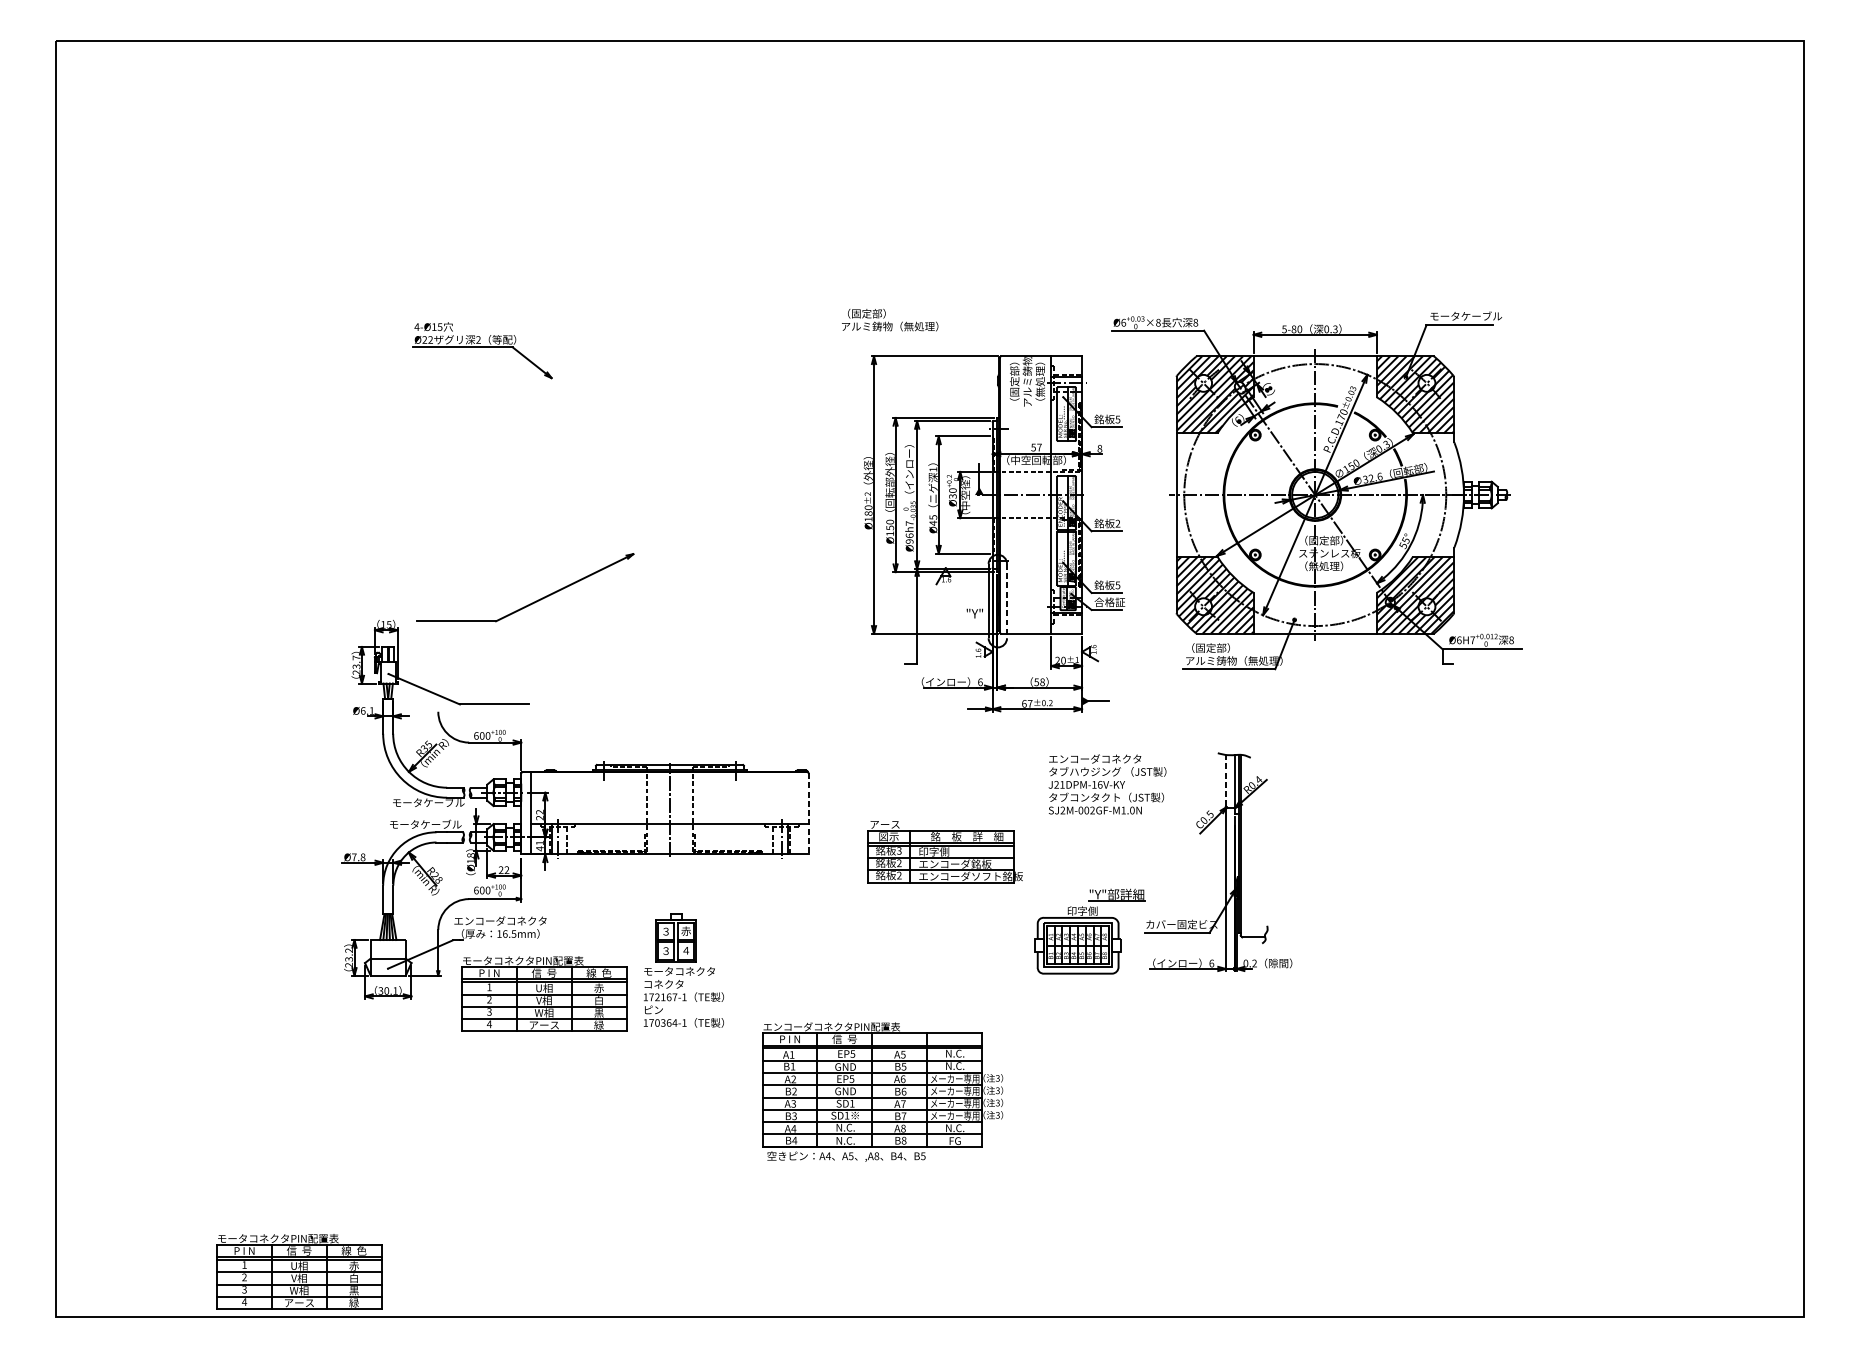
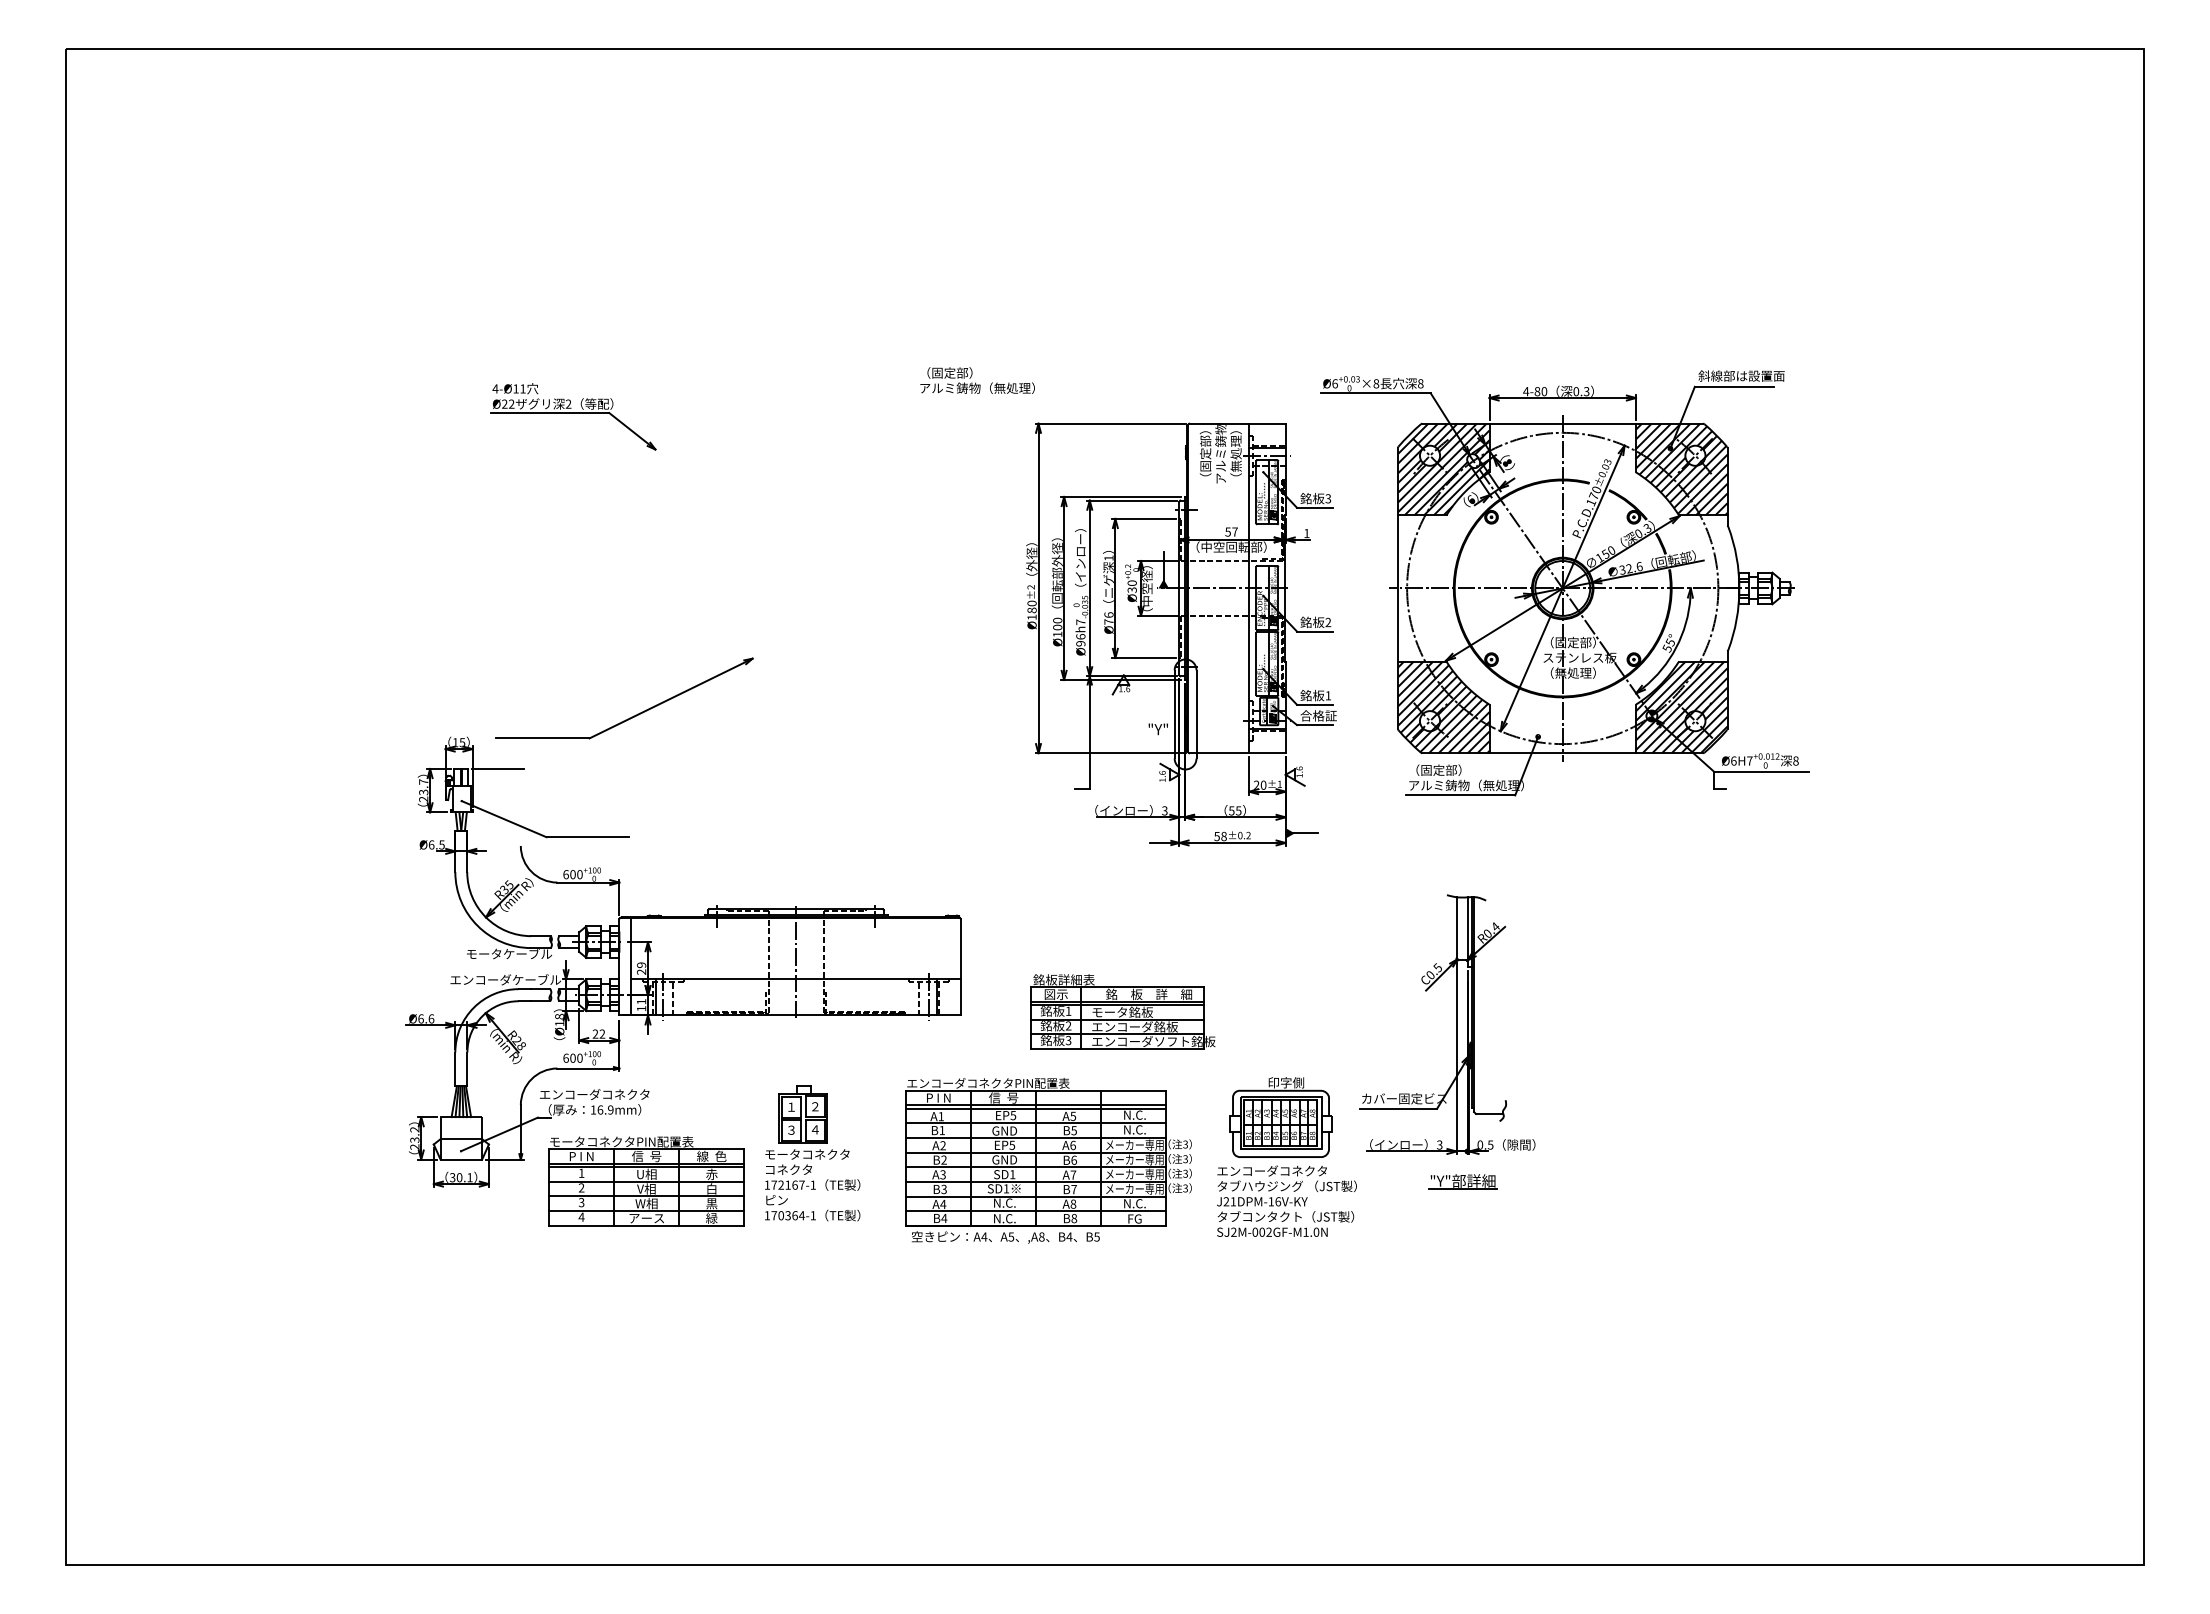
text: (1465, 315) -> (1741, 375), モータケーブル -> 斜線部は設置面
text: (890, 320) -> (977, 380), moved
text: (439, 326) -> (522, 388), 4-Ø15 -> 4-Ø11
text: (1284, 329) -> (1526, 391), 5-80 -> 4-80
text: (1118, 419) -> (1328, 498), 5 -> 3
text: (1099, 448) -> (1306, 533), 8 -> 1
text: (932, 520) -> (1108, 618), Ø45 -> Ø76
text: (890, 527) -> (1057, 627), Ø150 -> Ø100
text: (1118, 585) -> (1328, 695), 5 -> 1
line: (1007, 601) -> (1196, 714), dashed -> solid
line: (418, 646) -> (497, 768), added
text: (980, 681) -> (1164, 810), 6 -> 3
text: (1042, 681) -> (1238, 810), 58 -> 55
text: (1027, 703) -> (1220, 836), 67 -> 58
text: (371, 710) -> (441, 844), Ø6.1 -> Ø6.5
line: (1225, 780) -> (1456, 927), dashed -> solid
text: (1107, 783) -> (1286, 1200), moved
text: (539, 811) -> (641, 964), 22 -> 29
line: (808, 814) -> (960, 967), dashed -> solid
text: (425, 824) -> (505, 979), モータケーブル -> エンコーダケーブル
text: (895, 824) -> (1063, 979), アース -> 銘板詳細表
text: (539, 848) -> (641, 1008), 41 -> 11
text: (899, 850) -> (1068, 1010), 3 -> 1
text: (944, 851) -> (1122, 1011), 印字側 -> モータ銘板
text: (358, 857) -> (426, 1018), Ø7.8 -> Ø6.6
text: (899, 876) -> (1068, 1041), 2 -> 3
part: (1116, 894) -> (1462, 1181), moved
text: (666, 931) -> (791, 1106), ３ -> １
text: (685, 931) -> (814, 1106), 赤 -> ２
text: (513, 933) -> (610, 1109), 16.5mm -> 16.9mm
text: (1211, 963) -> (1439, 1144), 6 -> 3
text: (1254, 963) -> (1490, 1144), 0.2 -> 0.5
part: (882, 1091) -> (1048, 1160), moved
part: (299, 1271) -> (355, 1511), removed

